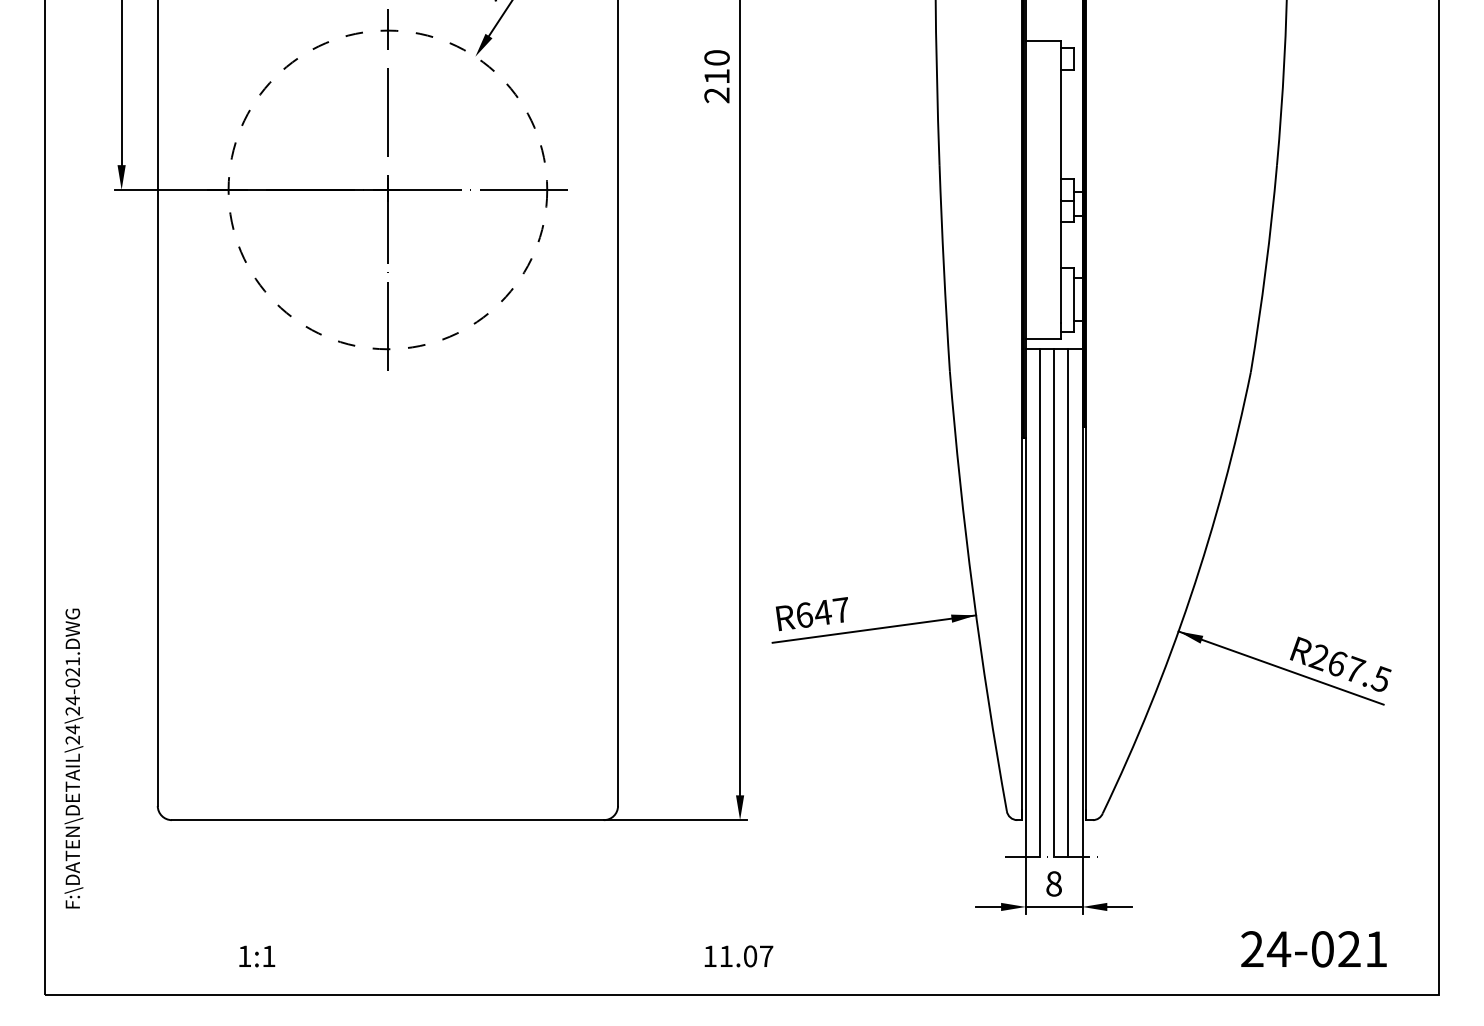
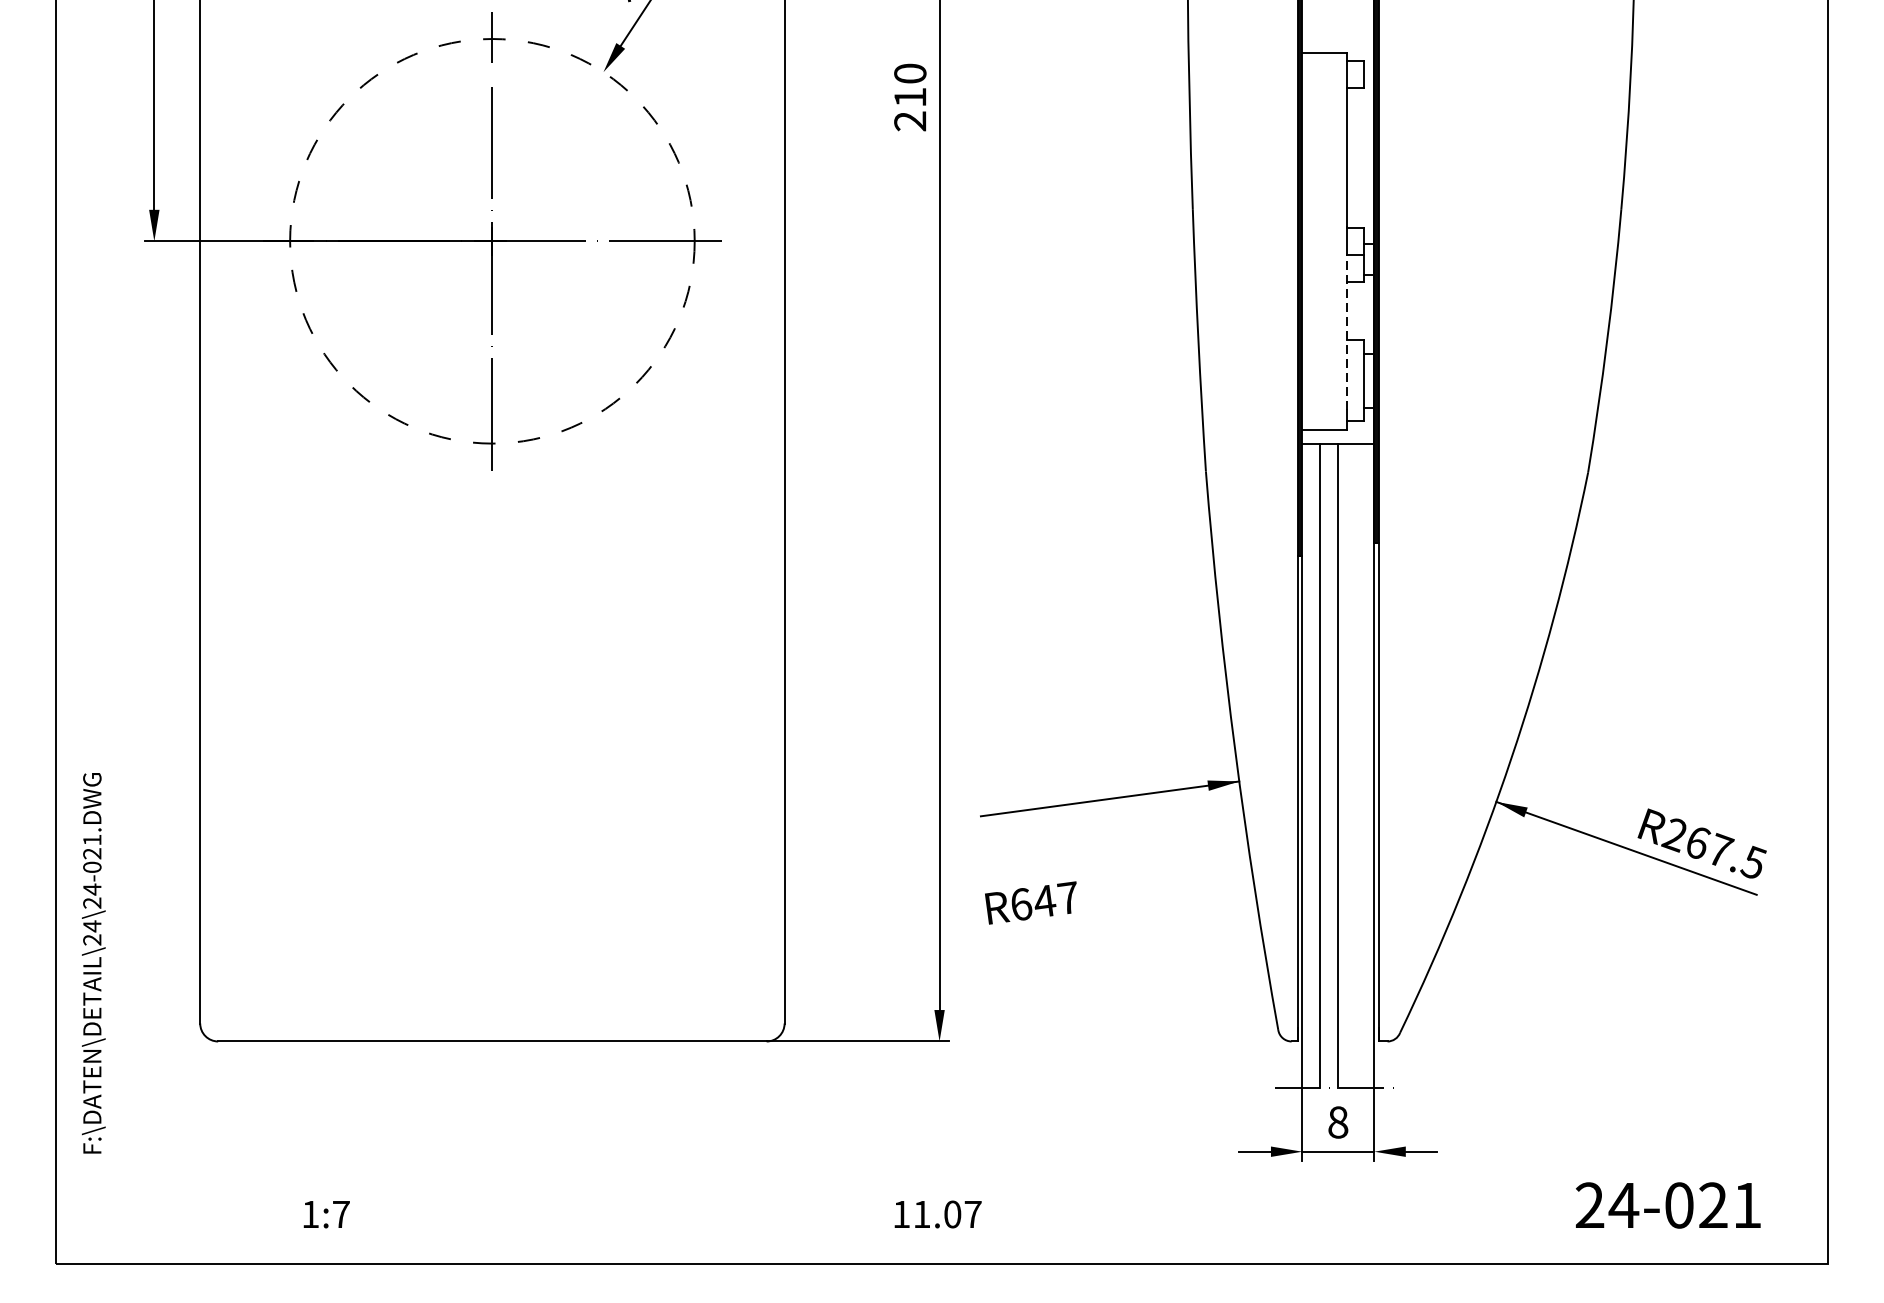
line: (1061, 261) -> (1347, 332), solid -> dashed
line: (1068, 602) -> (1356, 765), removed
text: (811, 614) -> (1030, 903), moved
text: (268, 955) -> (340, 1213), 1:1 -> 1:7

